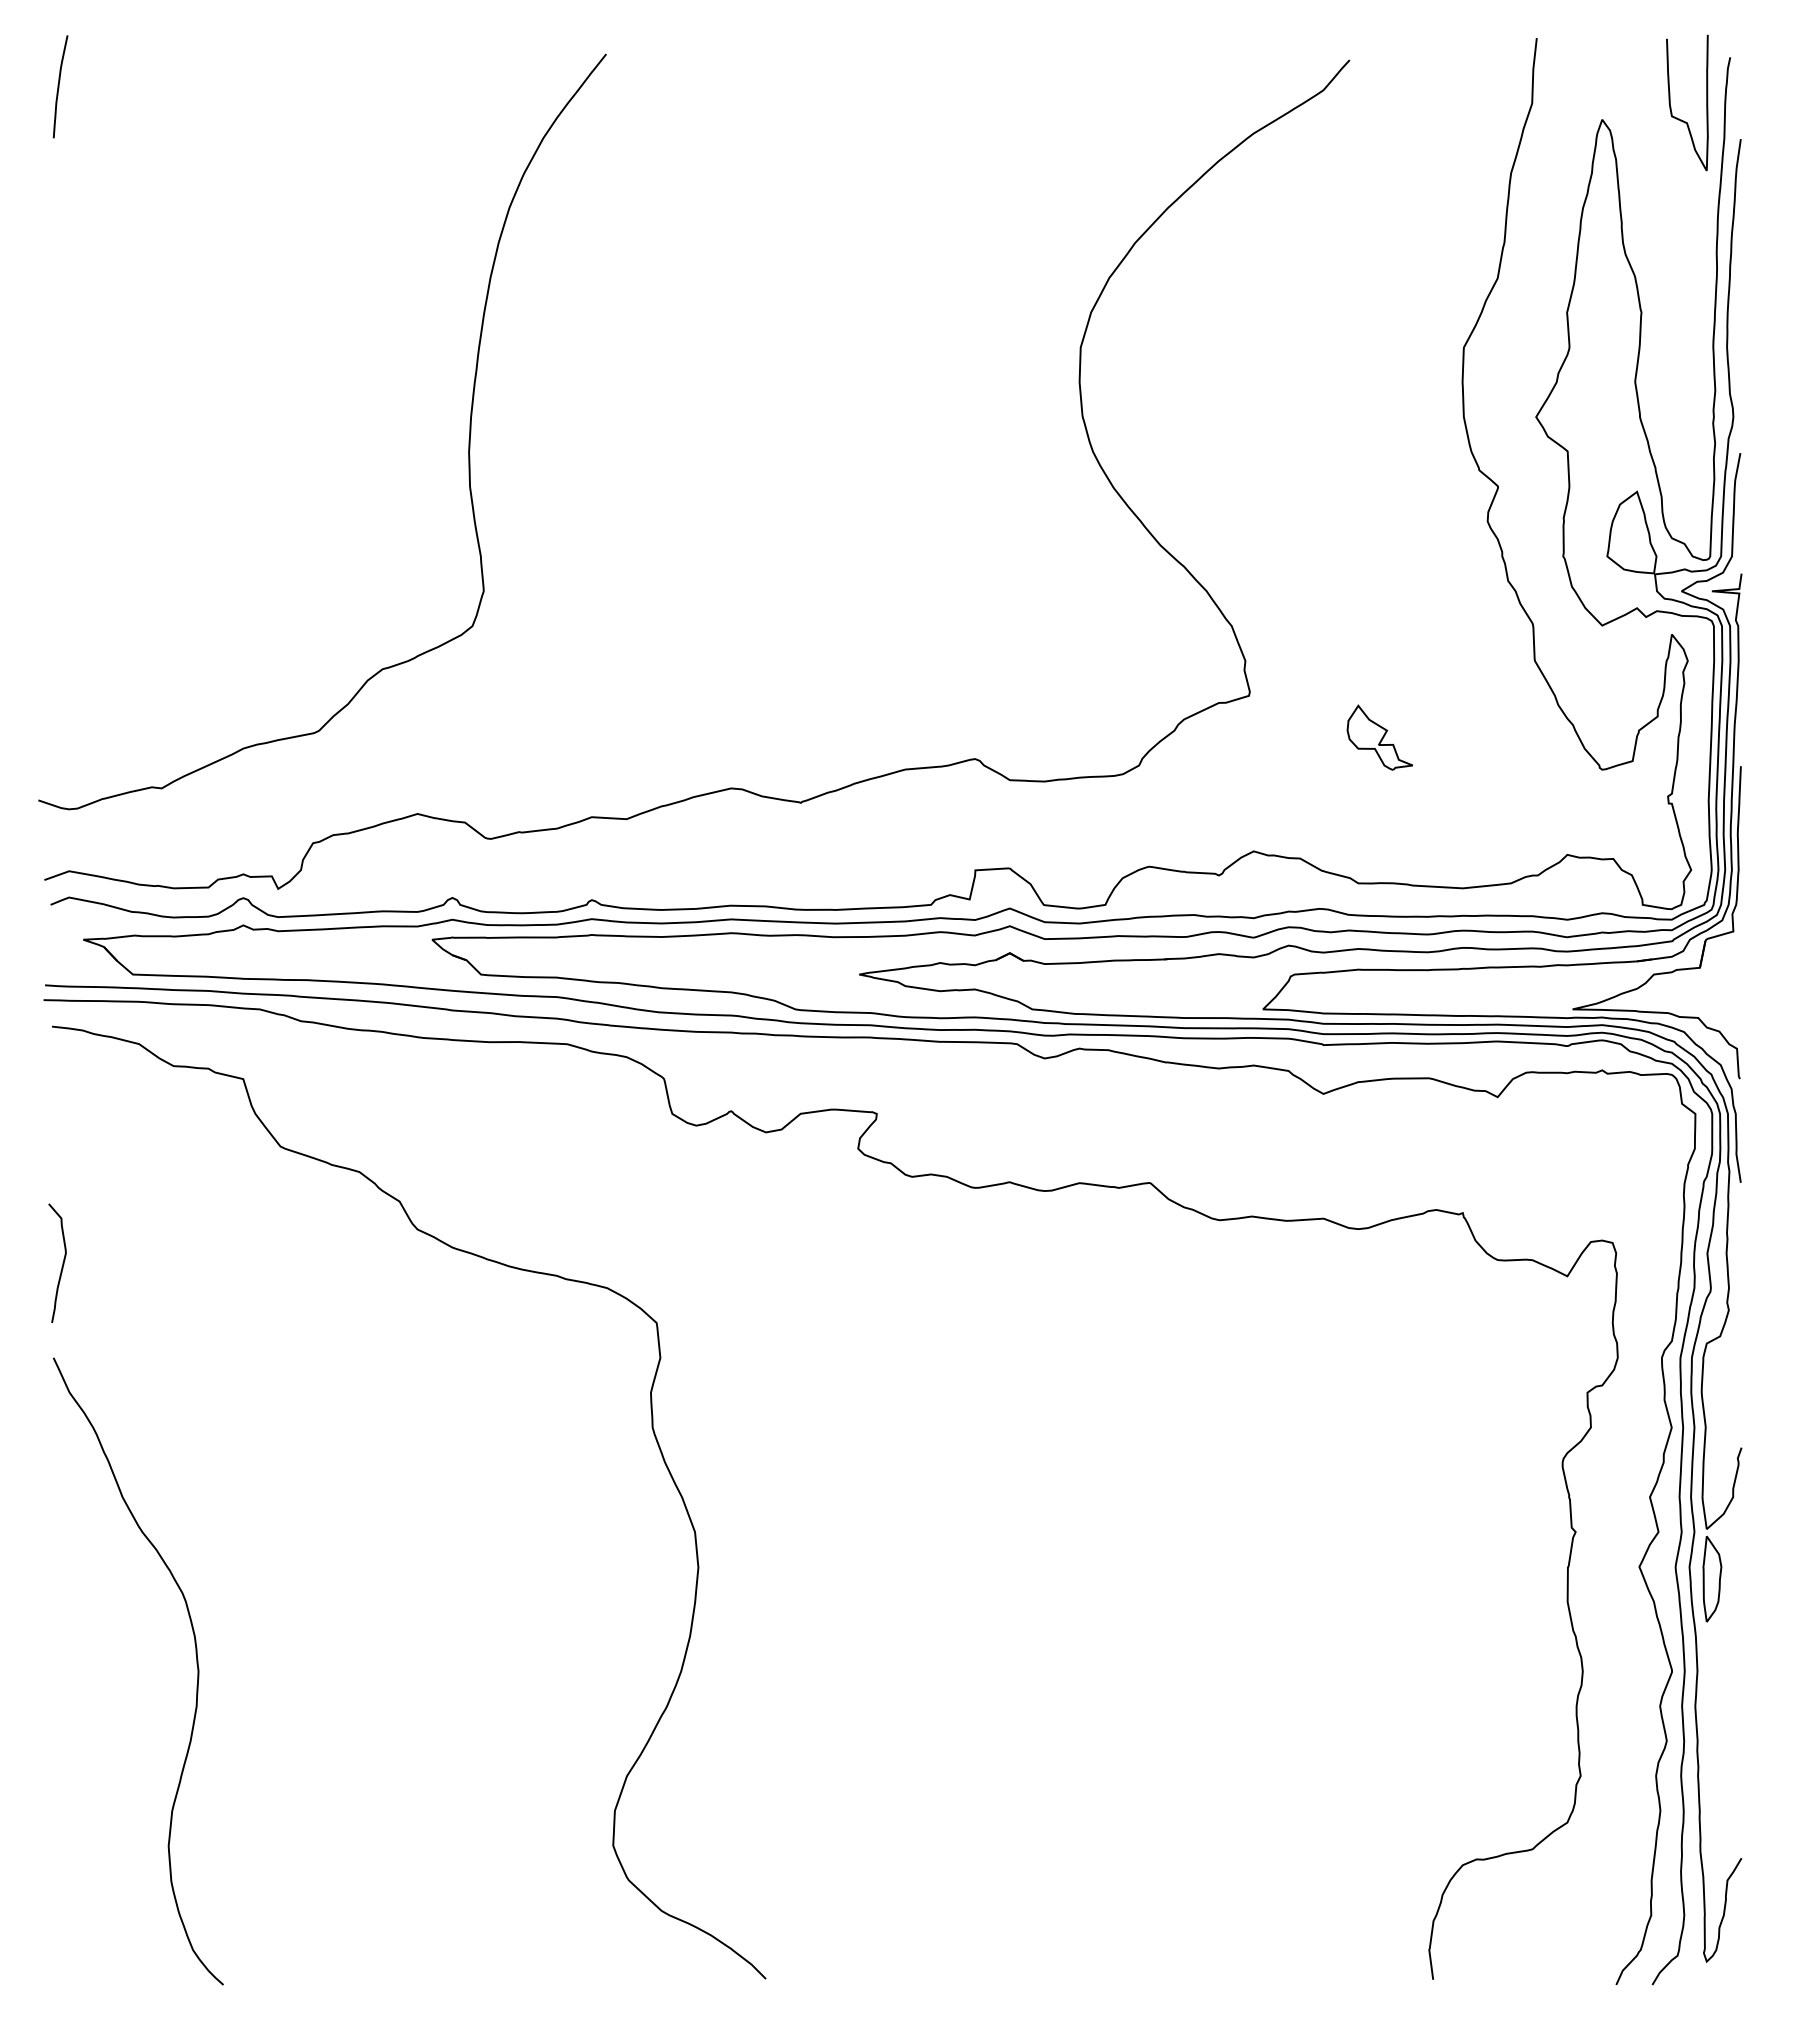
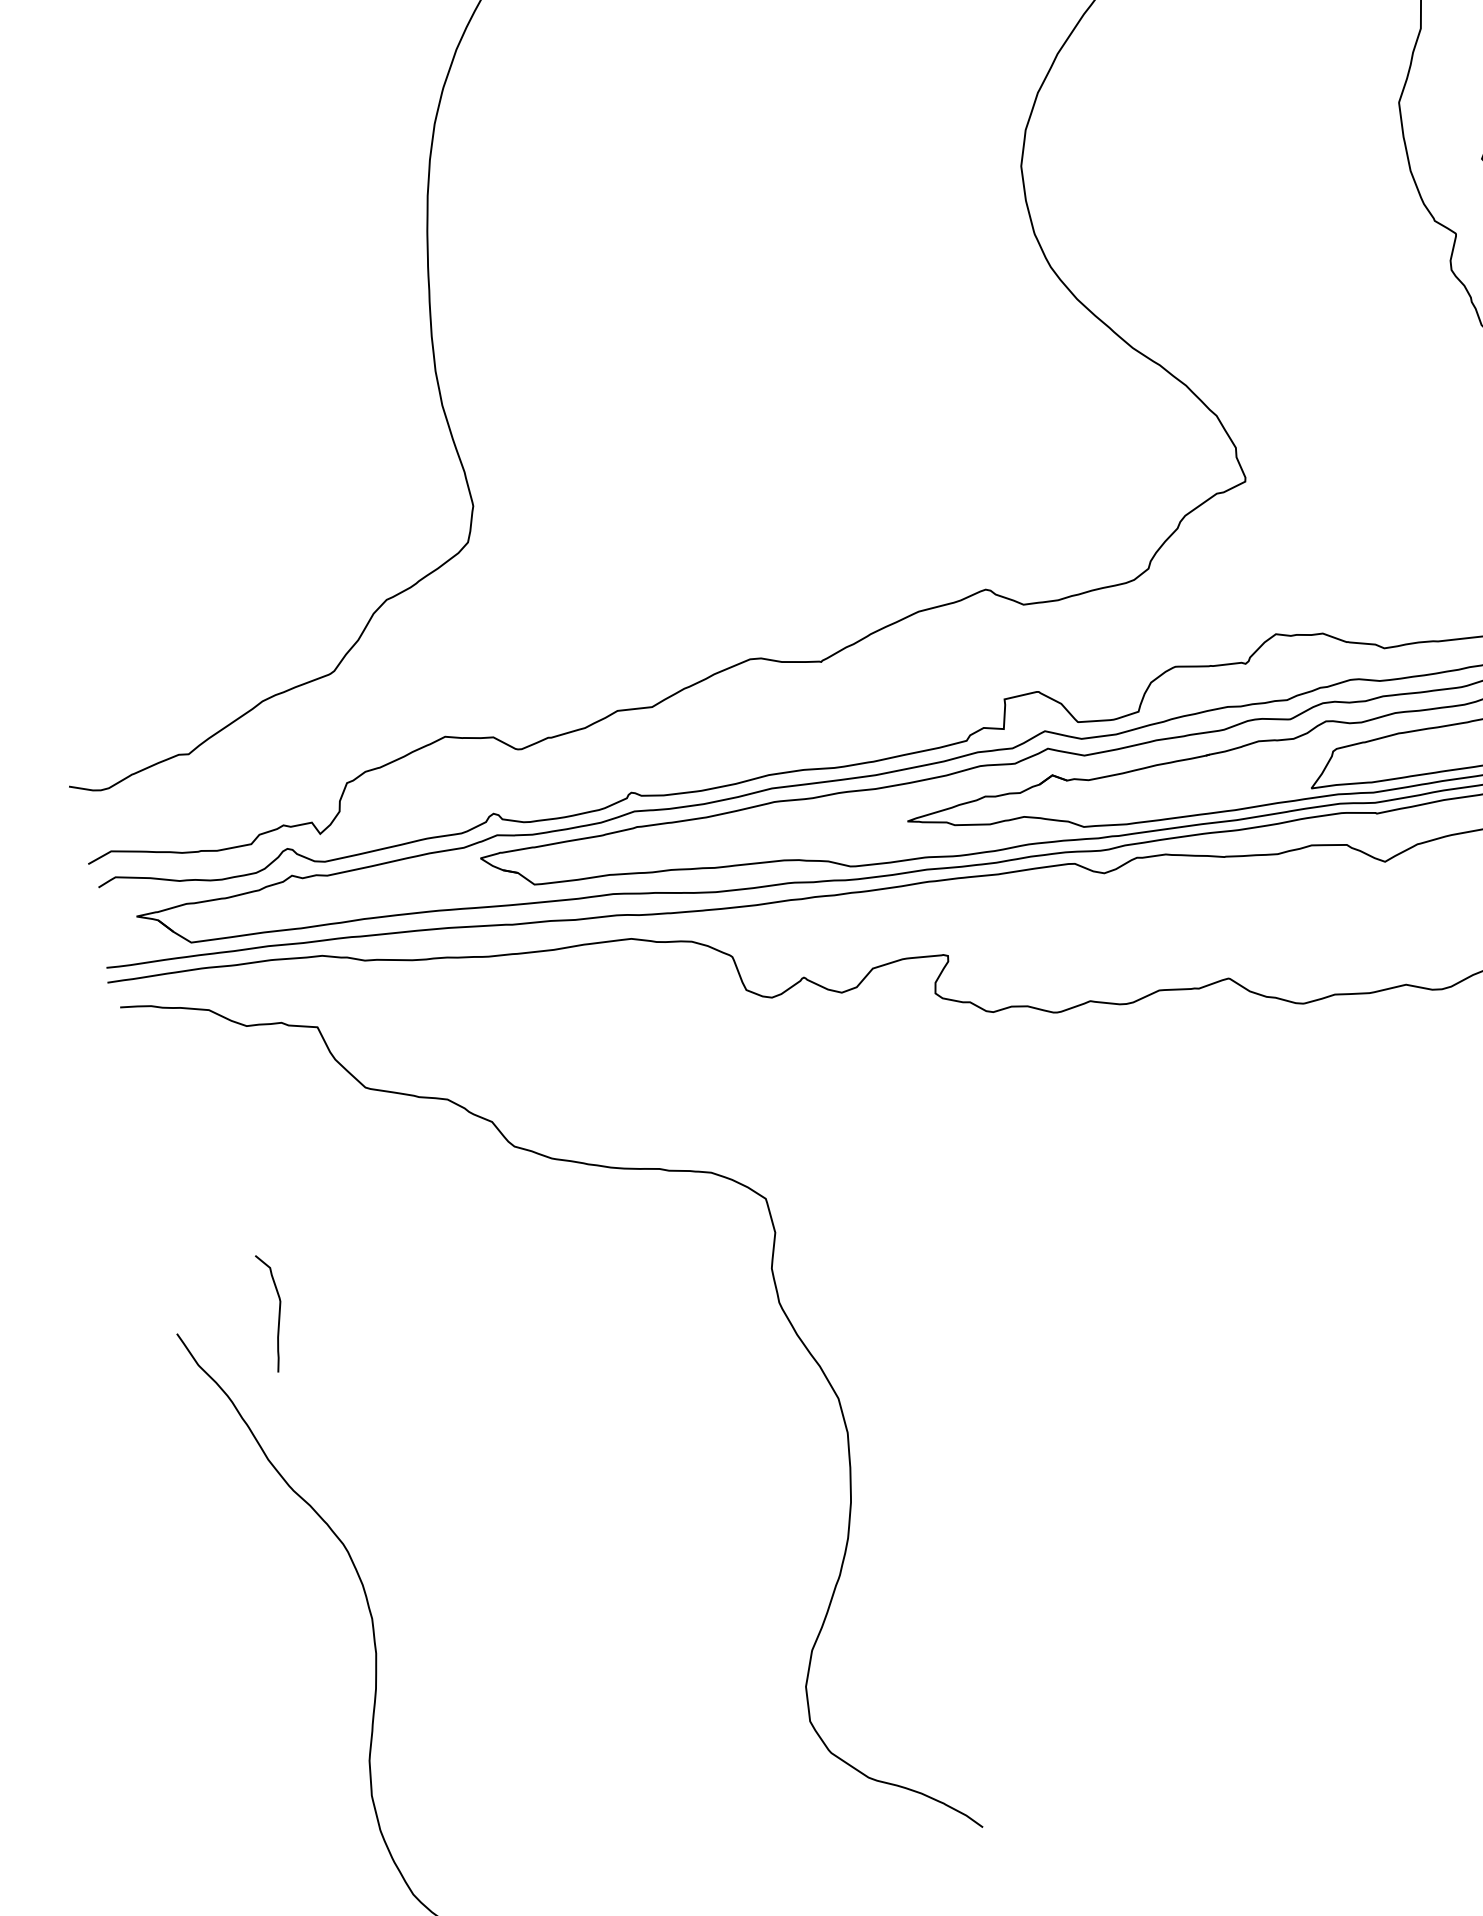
part: (1379, 737) -> (1380, 500), removed
curve: (62, 1262) -> (278, 1311), moved

